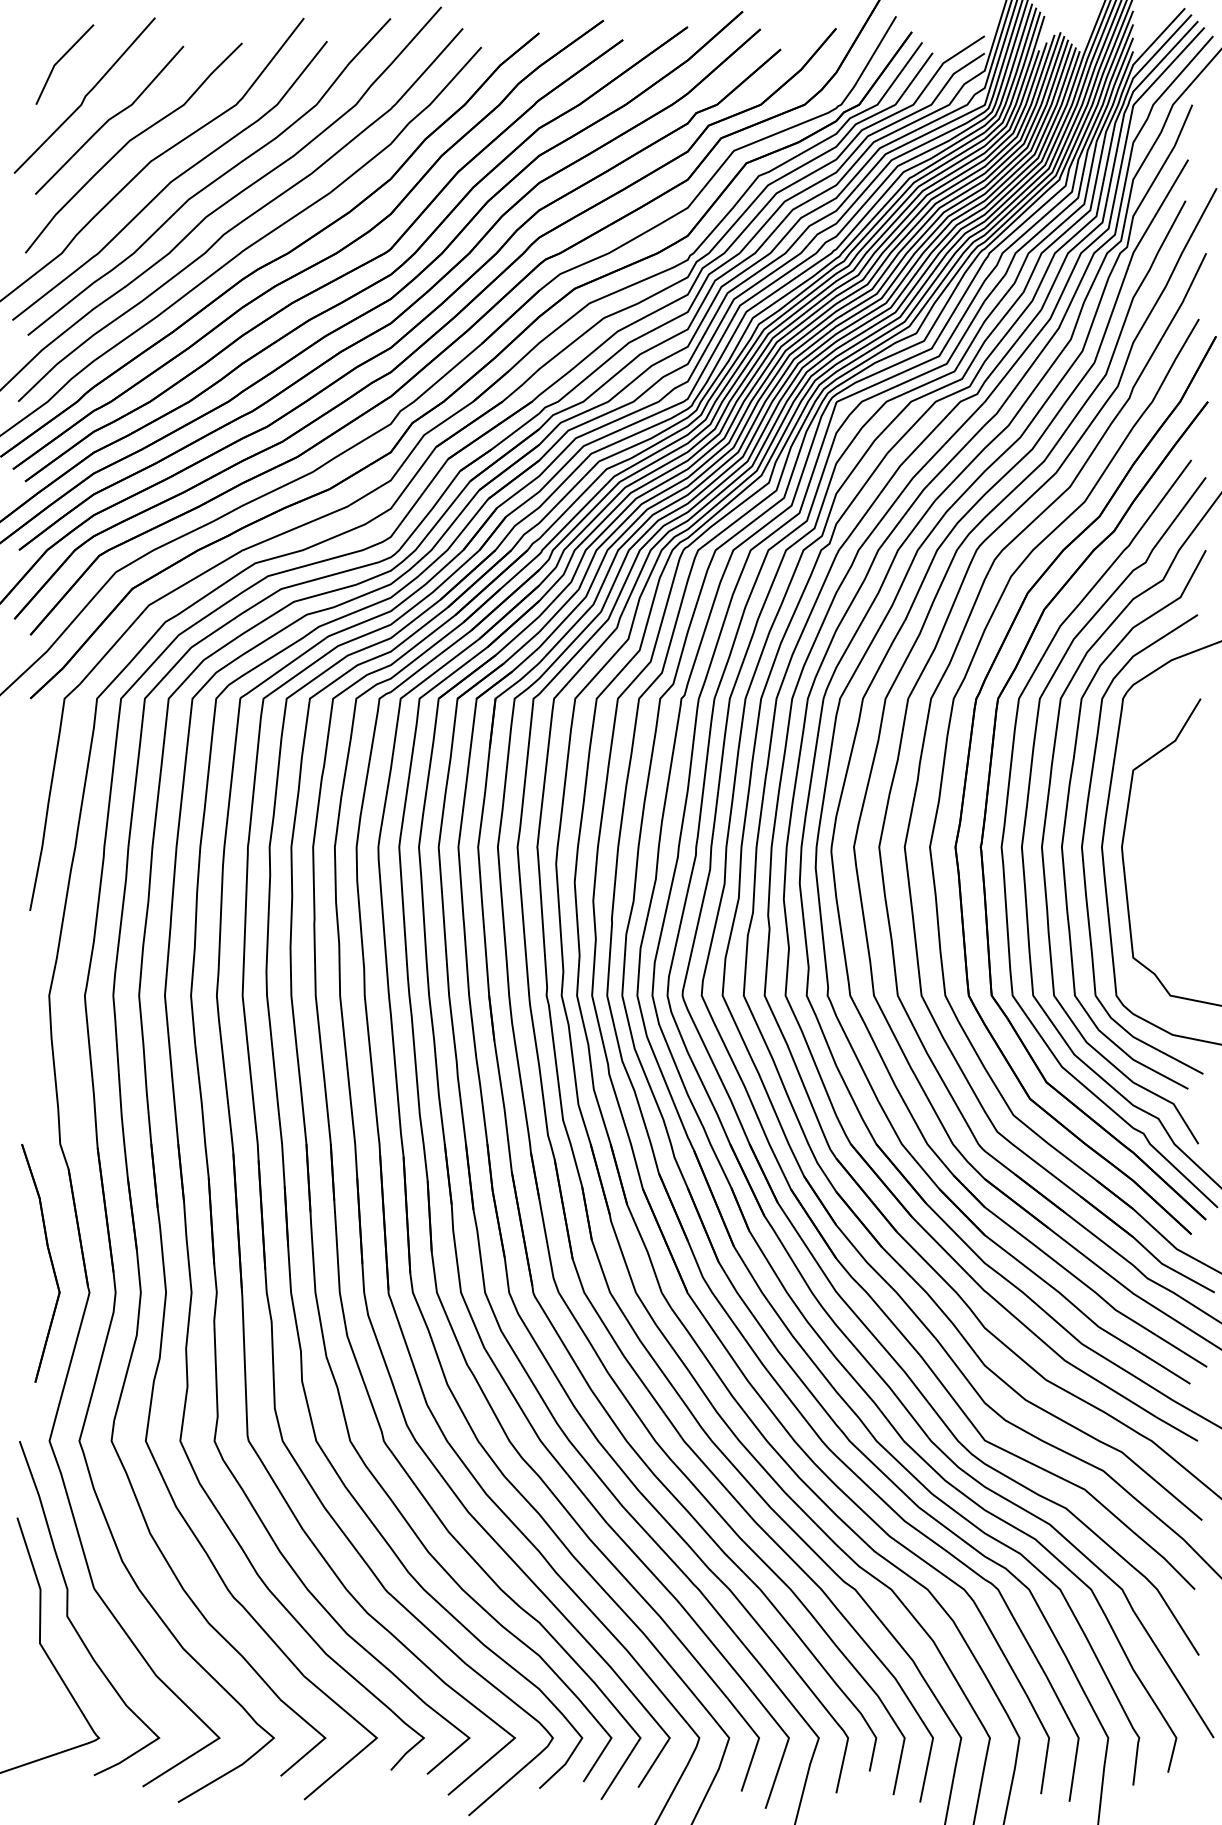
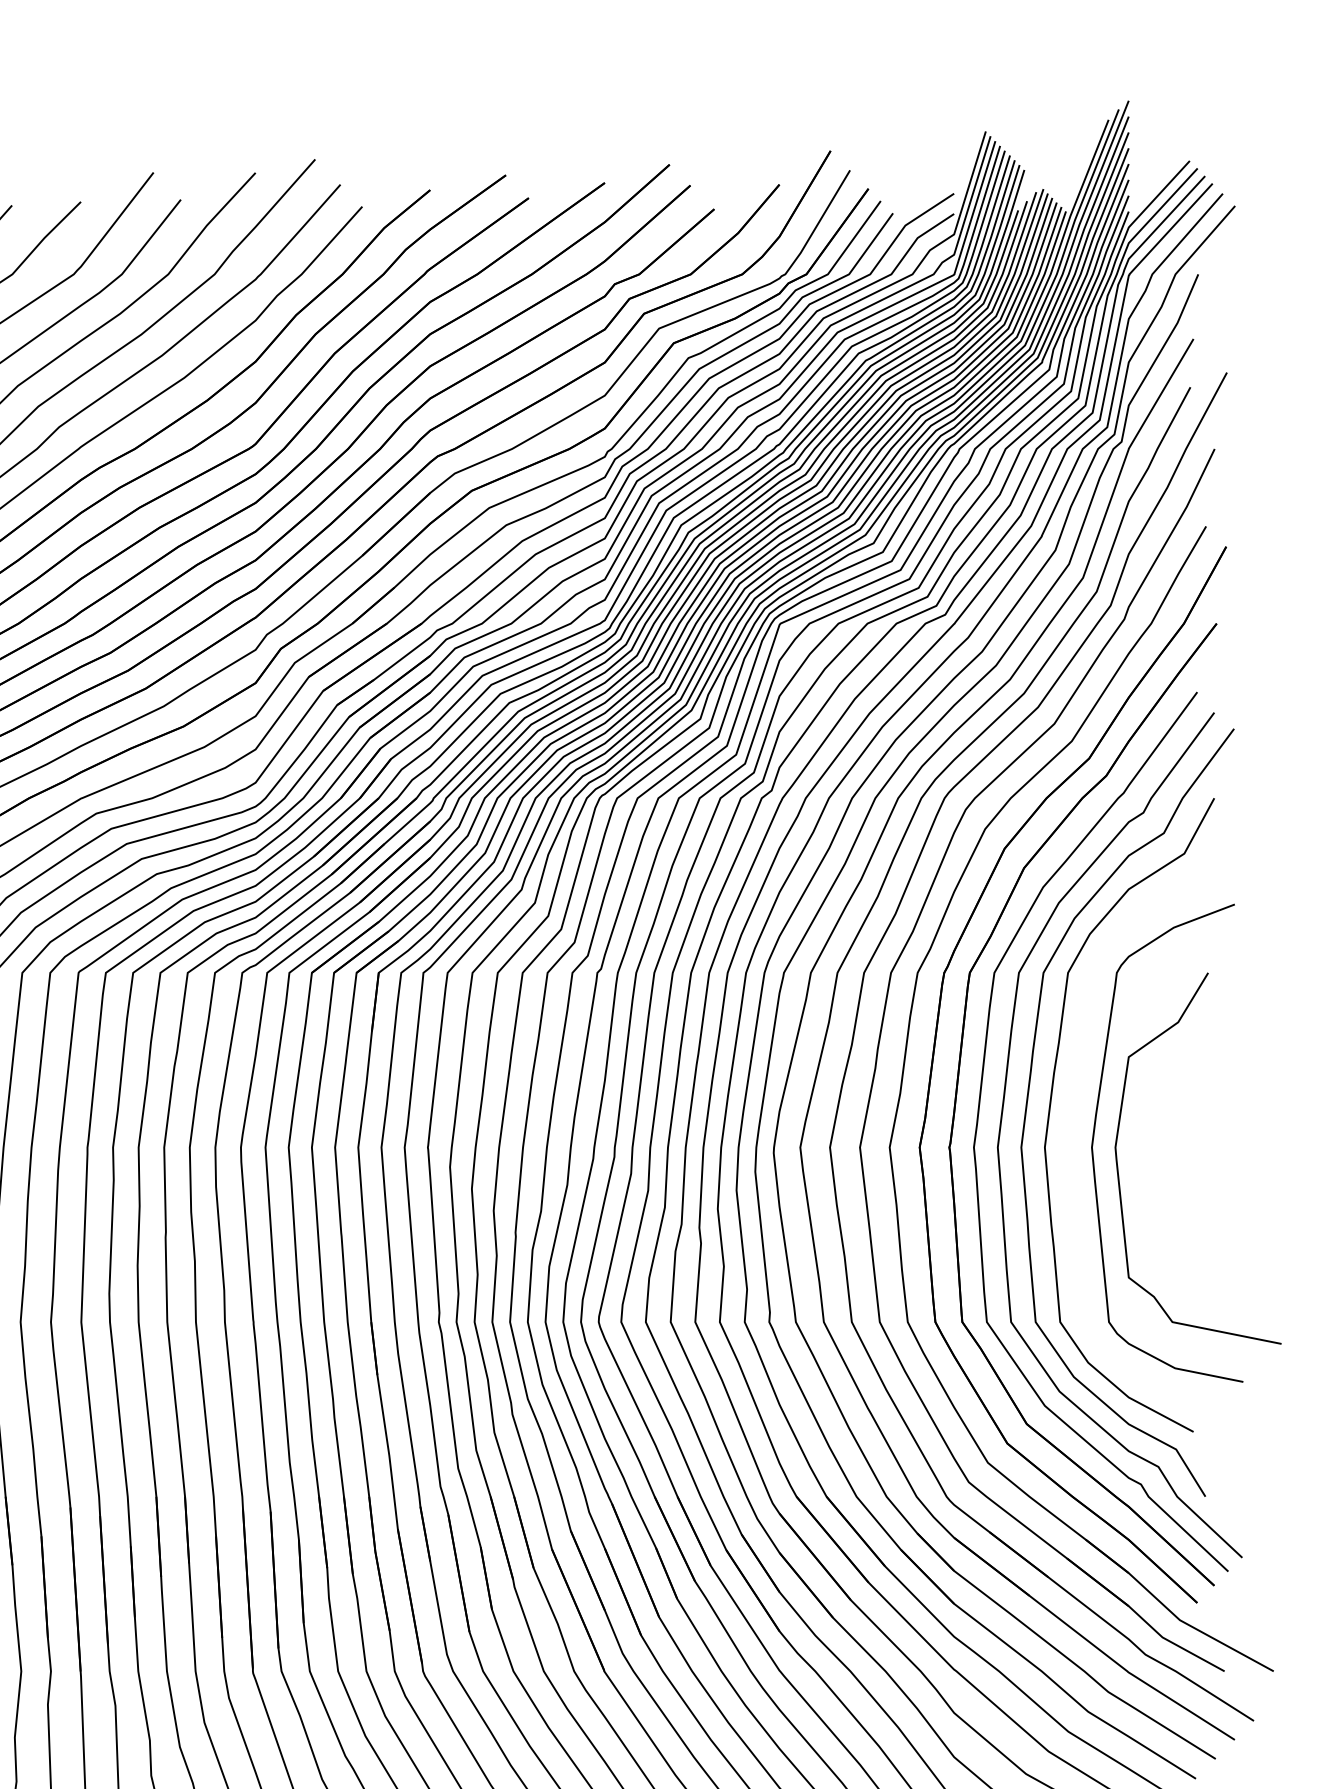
curve: (1084, 837) -> (1071, 1136), removed

